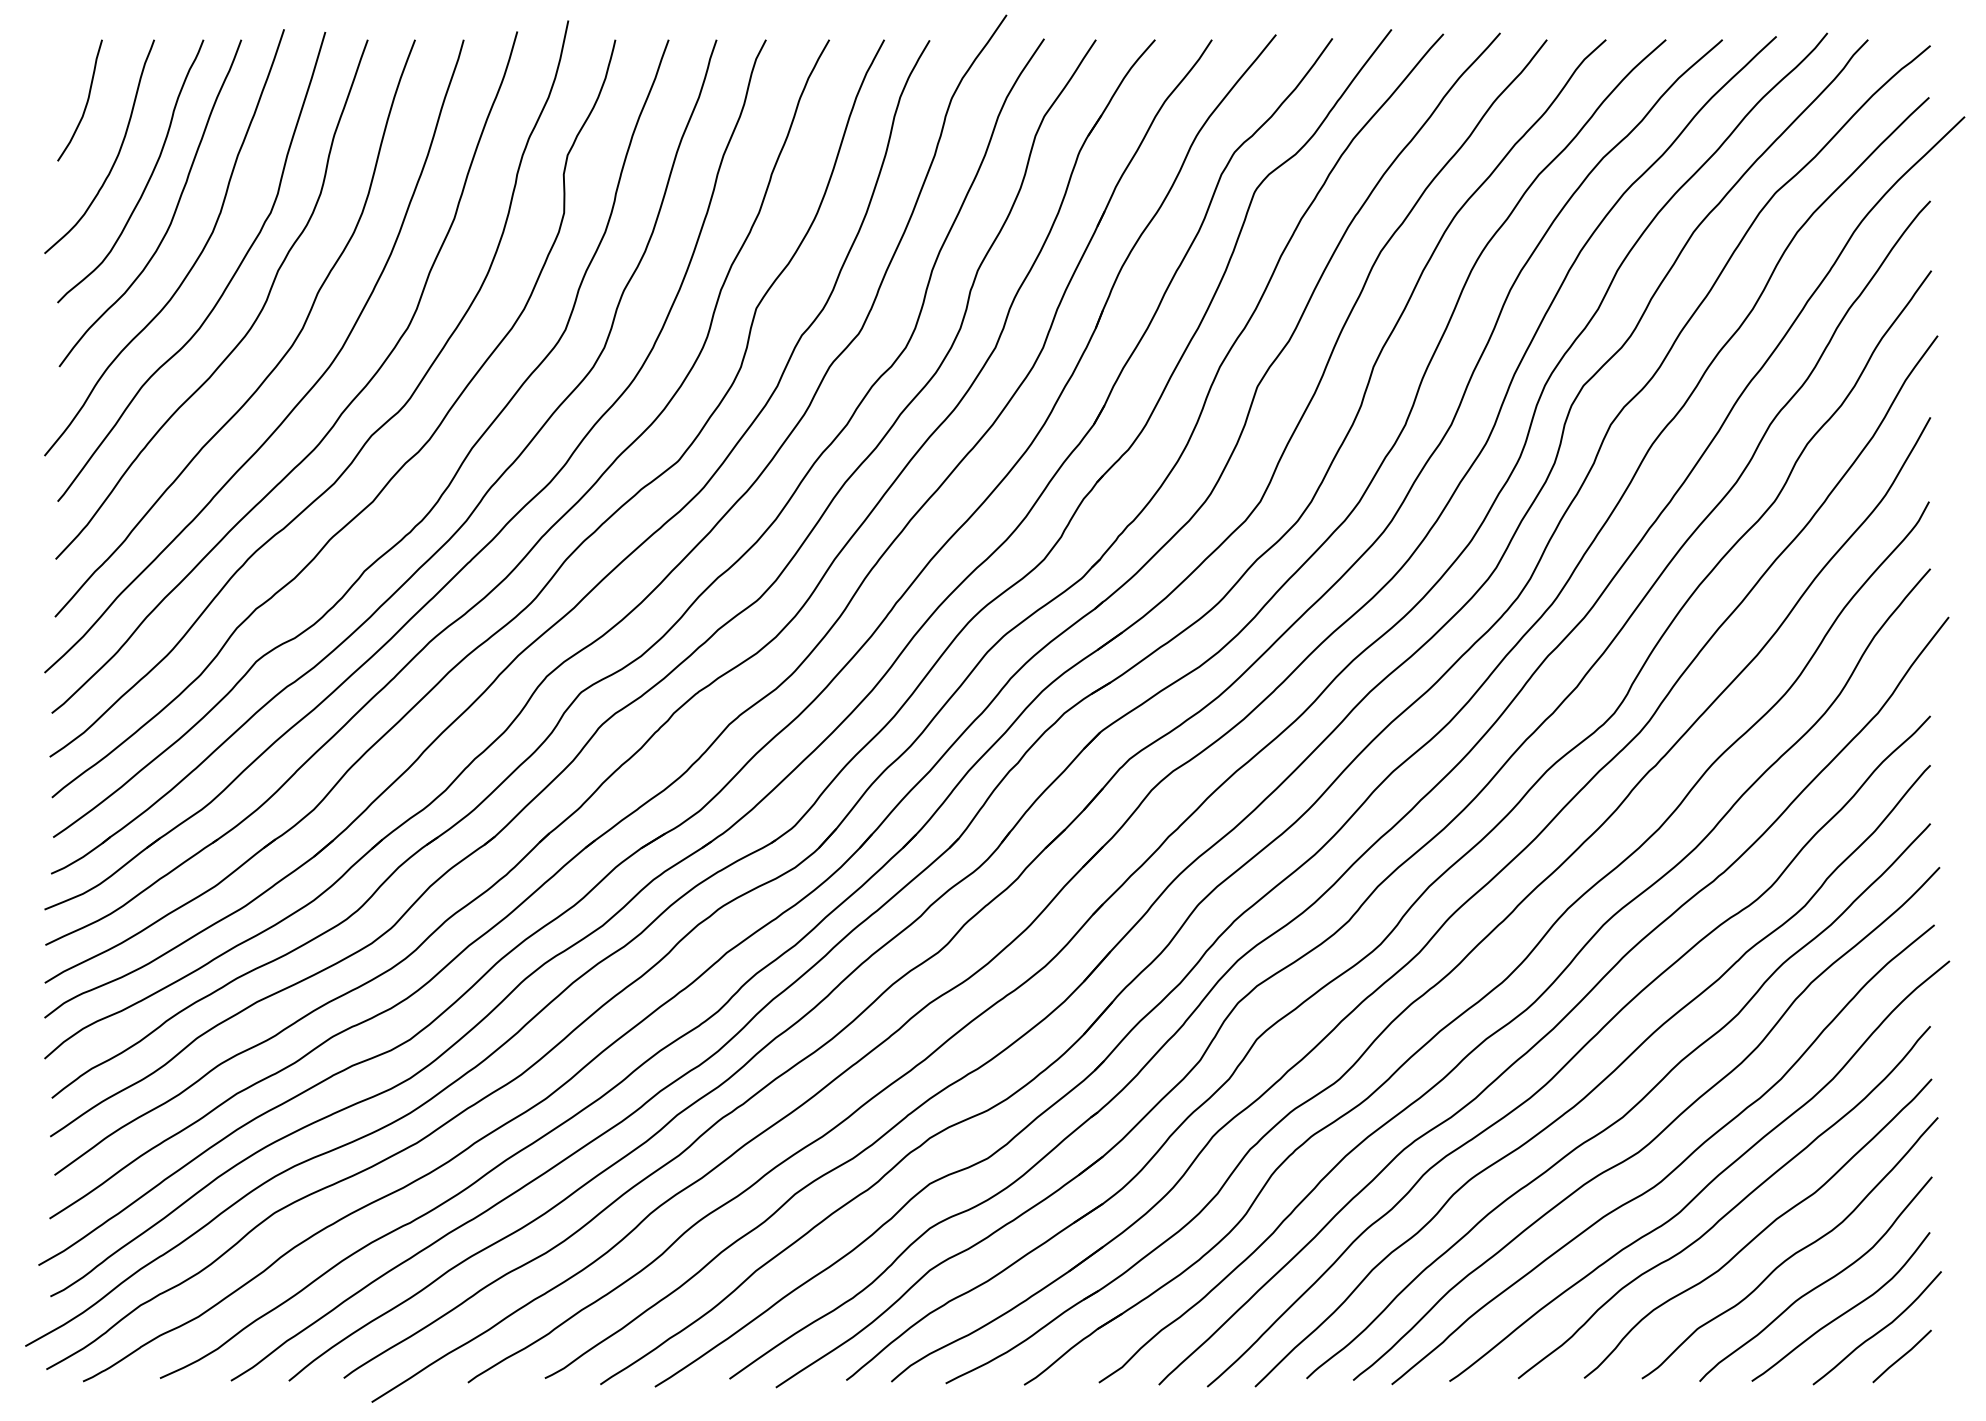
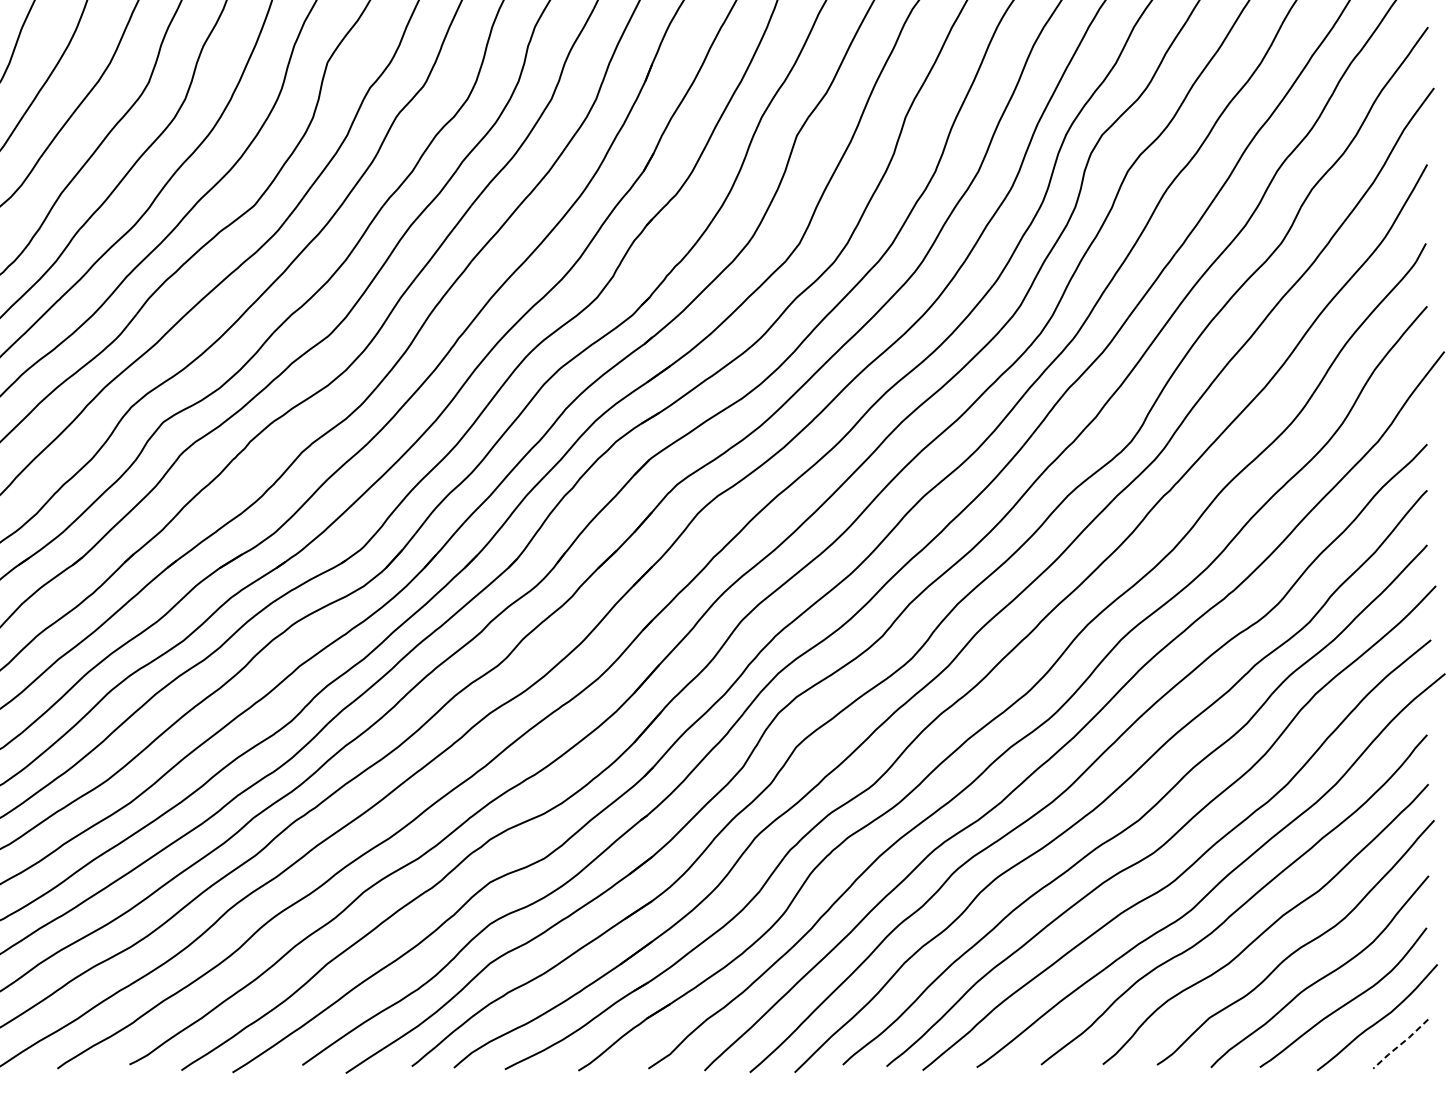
line: (1902, 1356) -> (1401, 1044), solid -> dashed

